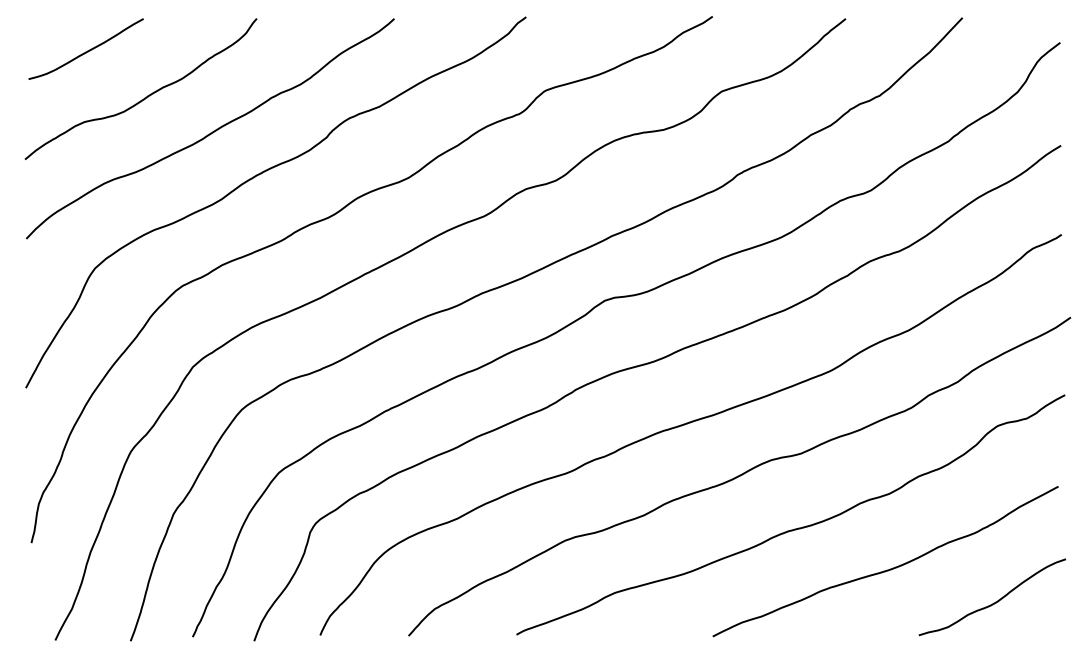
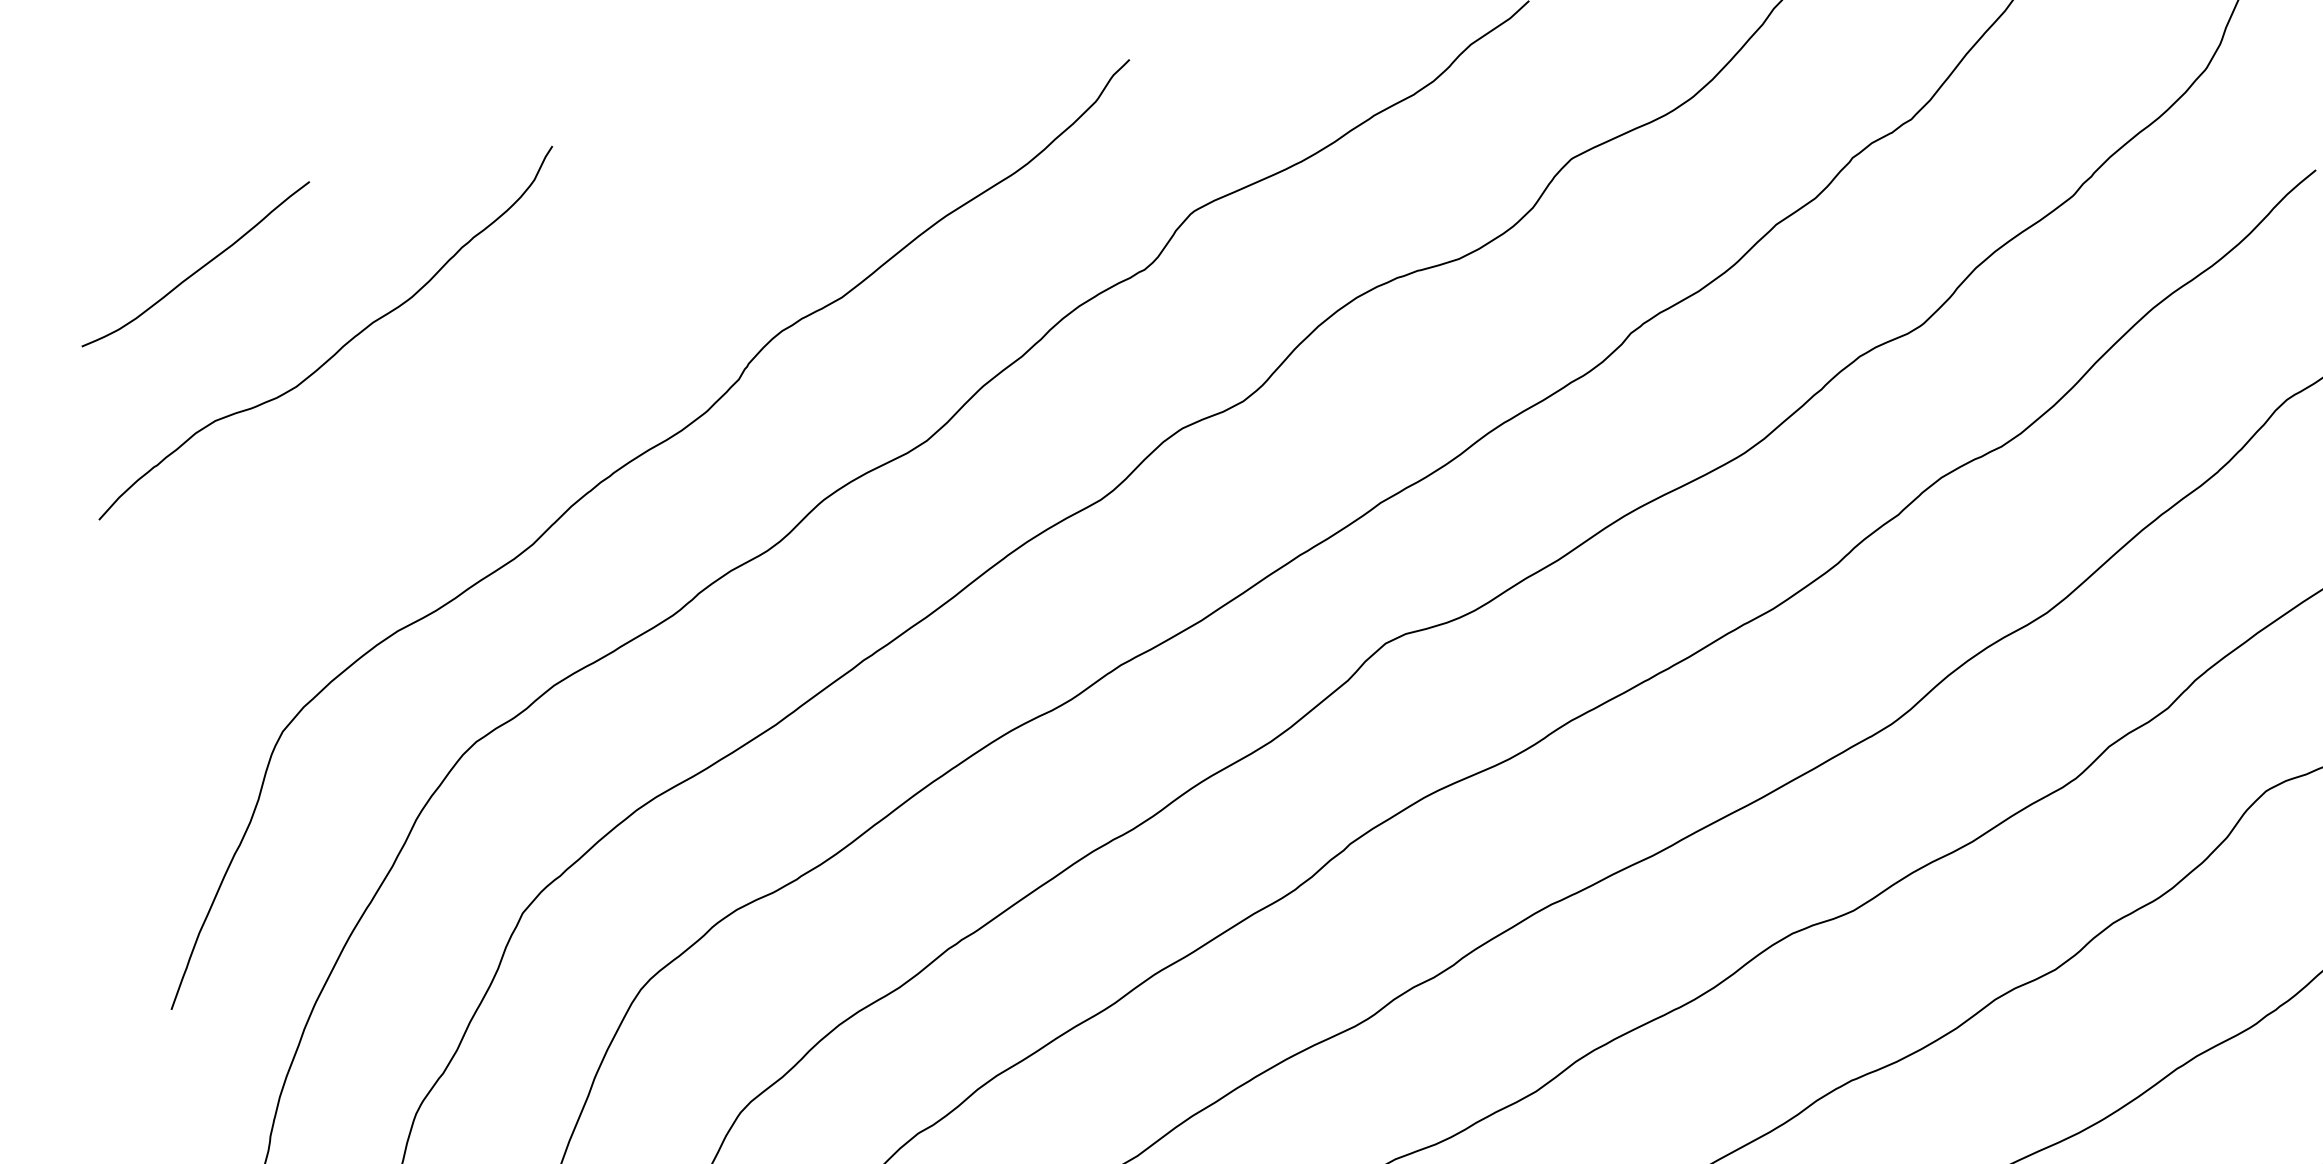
curve: (213, 130) -> (493, 399), removed

